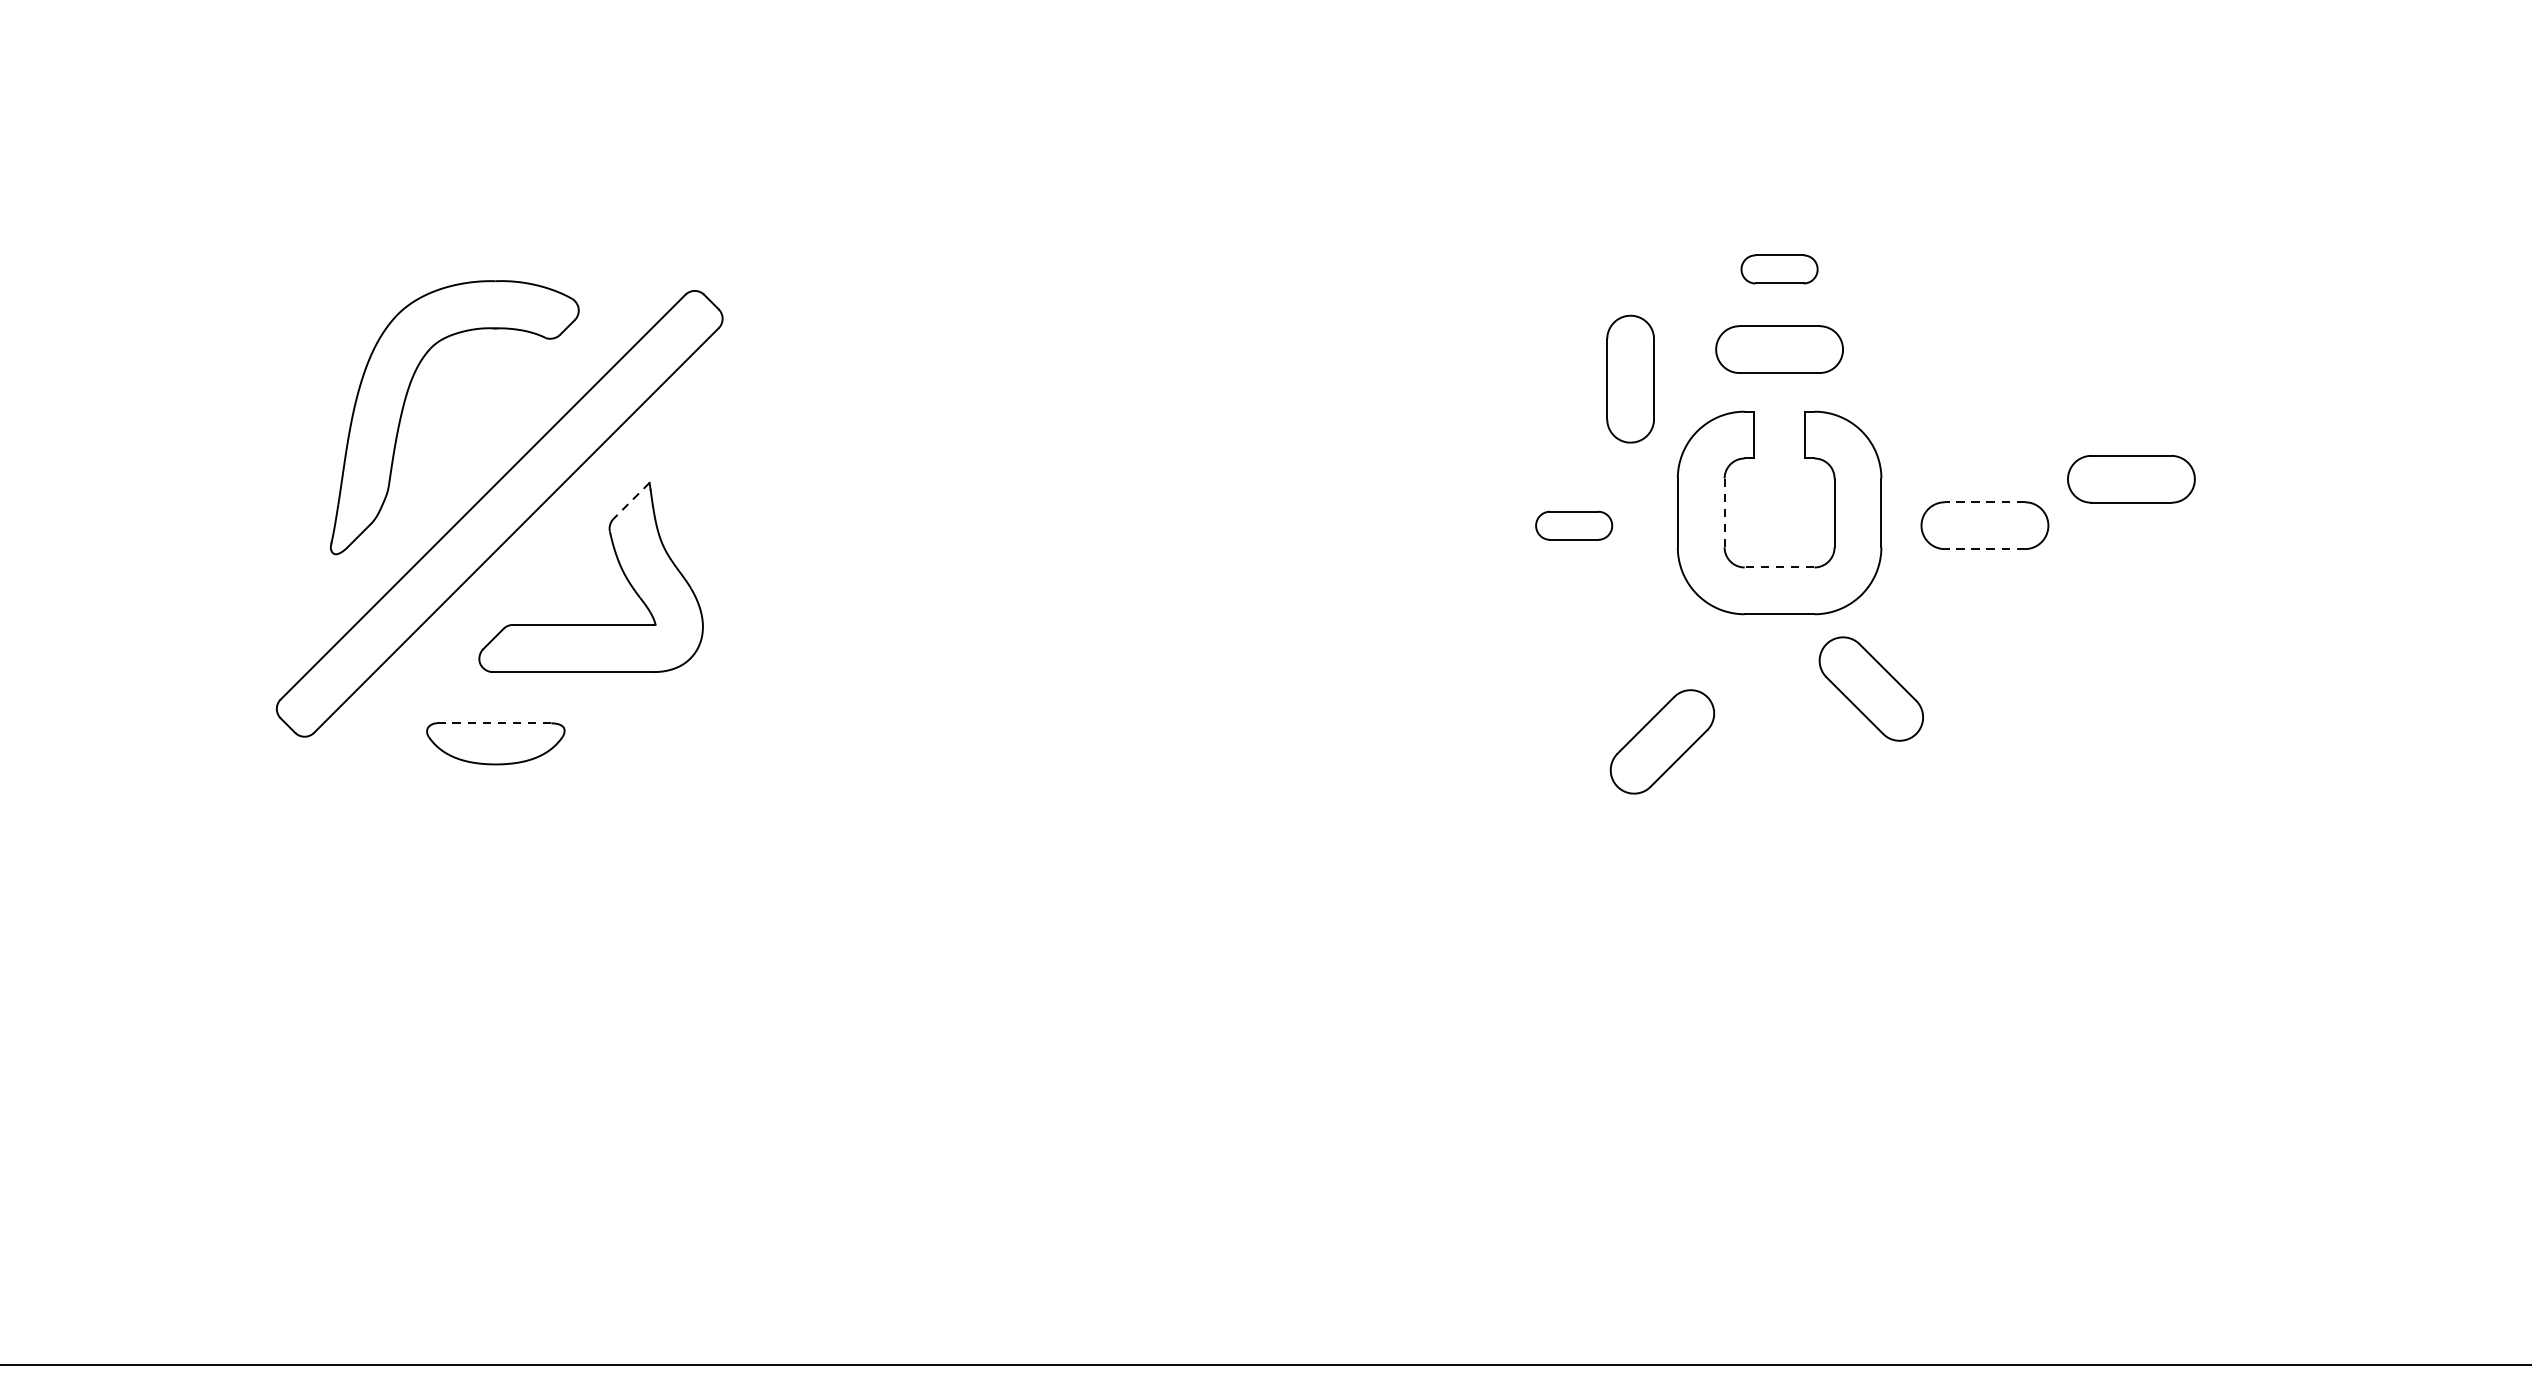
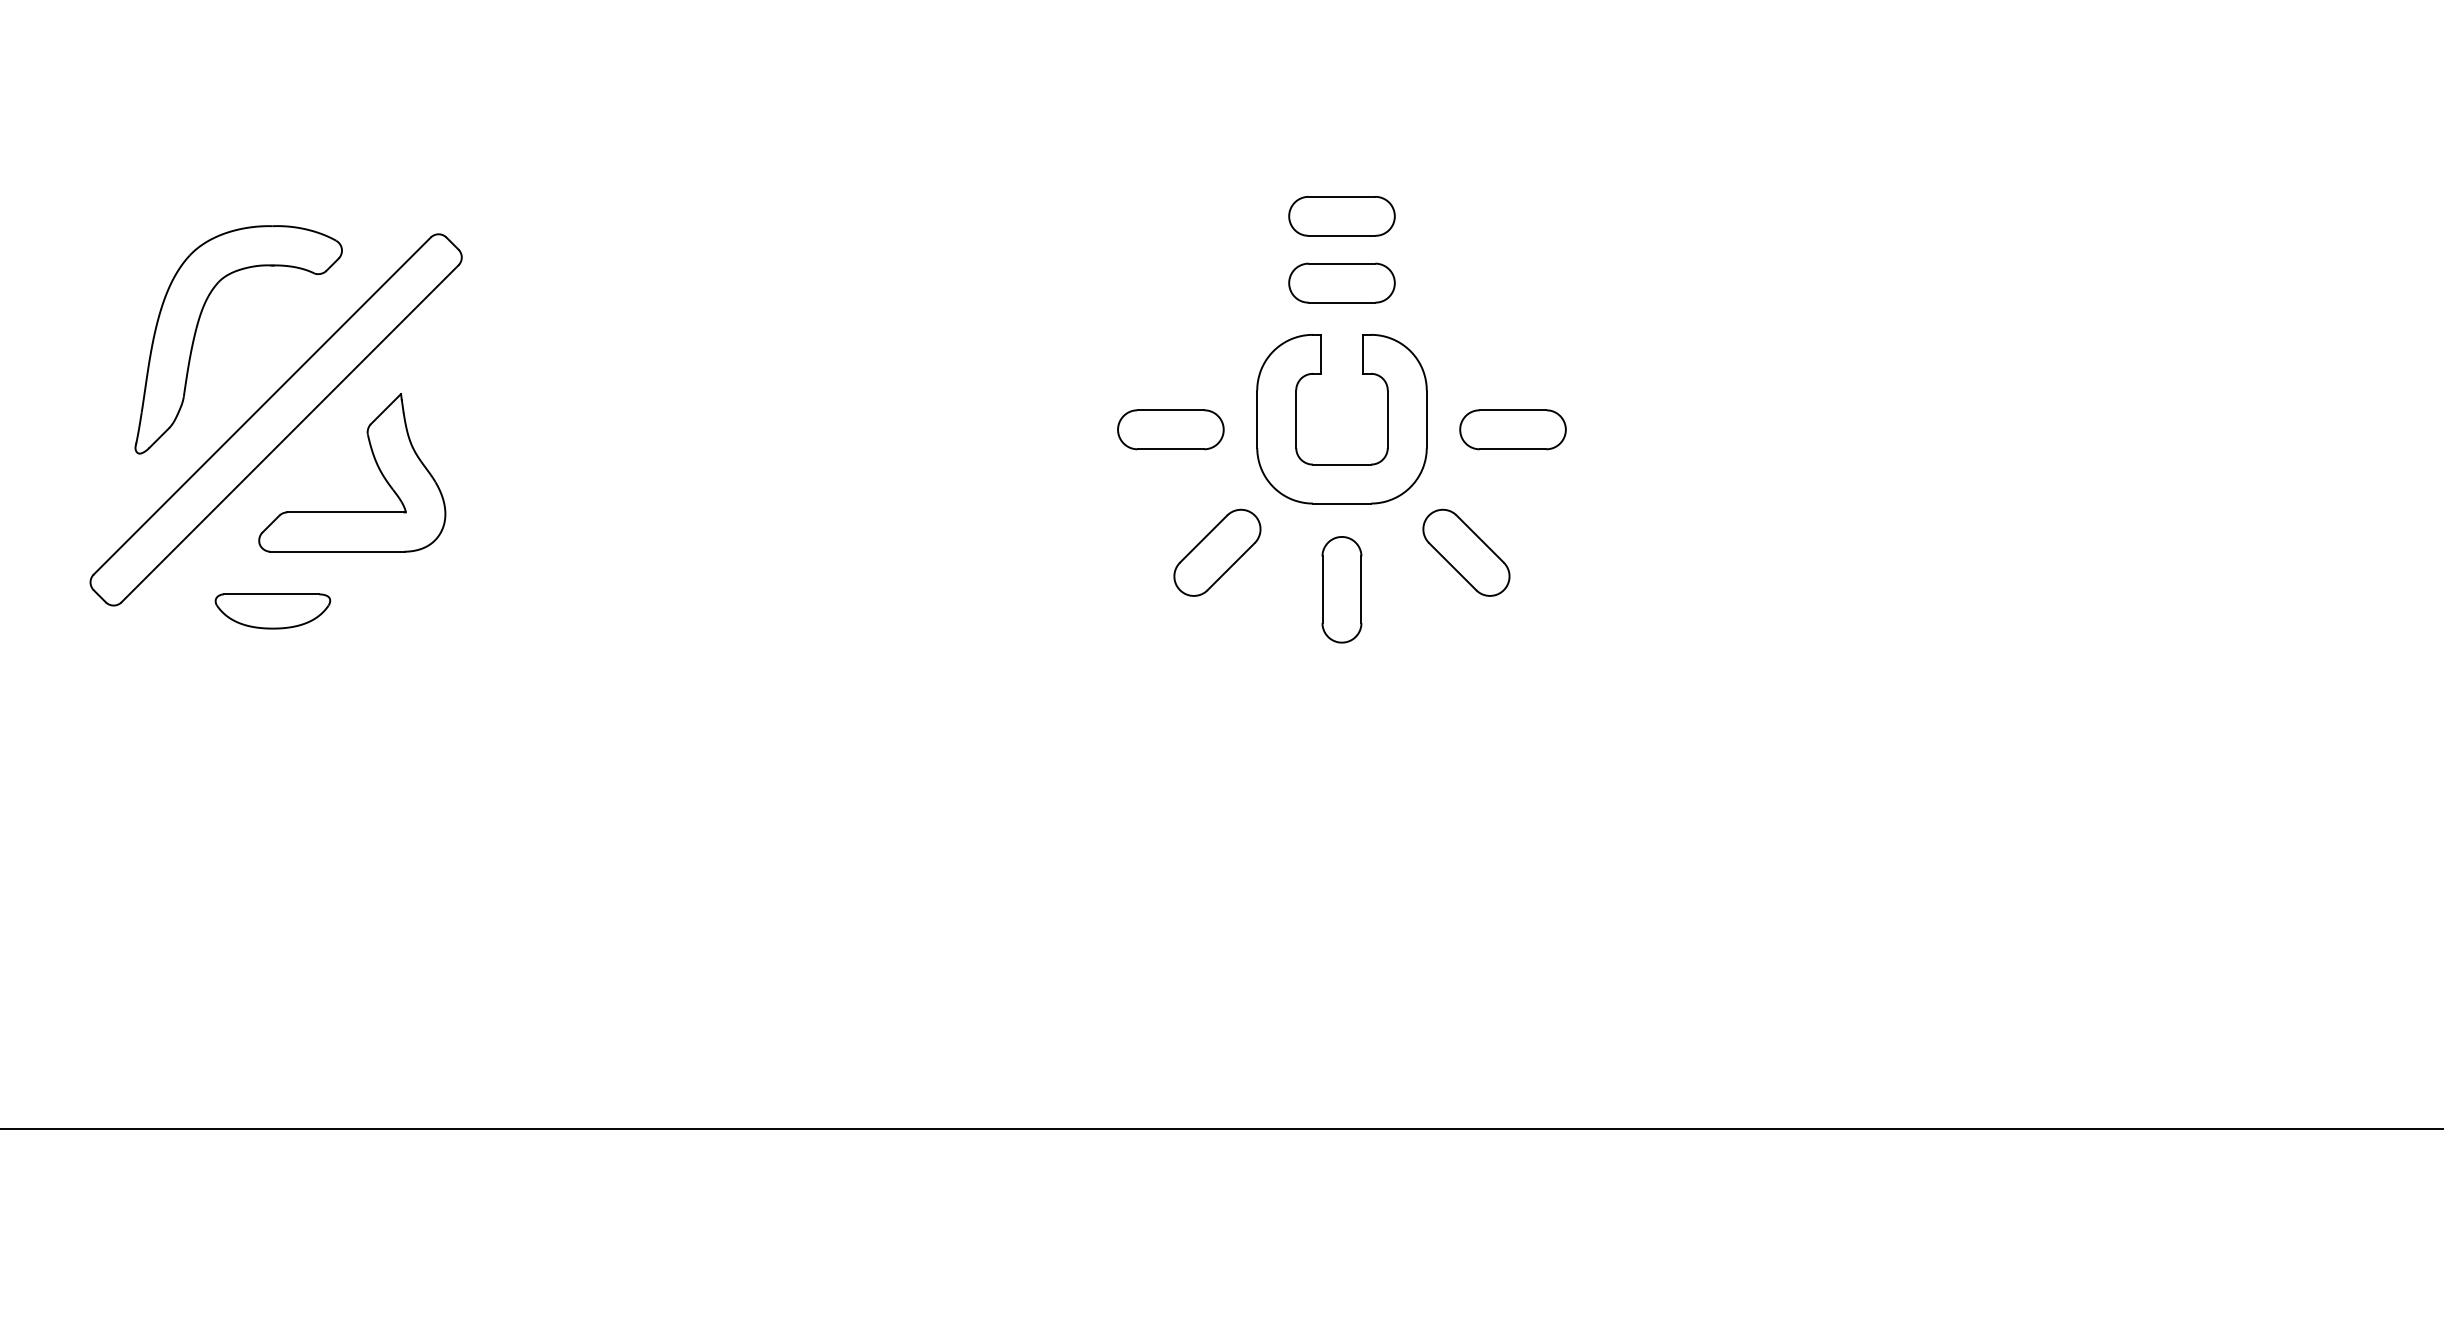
part: (1778, 269) -> (1341, 216), size x1.67
part: (1630, 378) -> (1341, 589), moved
part: (2130, 478) -> (1634, 390), removed
line: (631, 501) -> (385, 409), dashed -> solid
line: (1984, 502) -> (1512, 410), dashed -> solid
line: (1724, 513) -> (1296, 419), dashed -> solid
part: (1573, 525) -> (1170, 429), size x1.67
line: (1984, 549) -> (1512, 449), dashed -> solid
line: (1778, 567) -> (1341, 464), dashed -> solid
part: (1871, 688) -> (1466, 552), moved
line: (494, 723) -> (271, 594), dashed -> solid
part: (1662, 741) -> (1217, 552), moved

